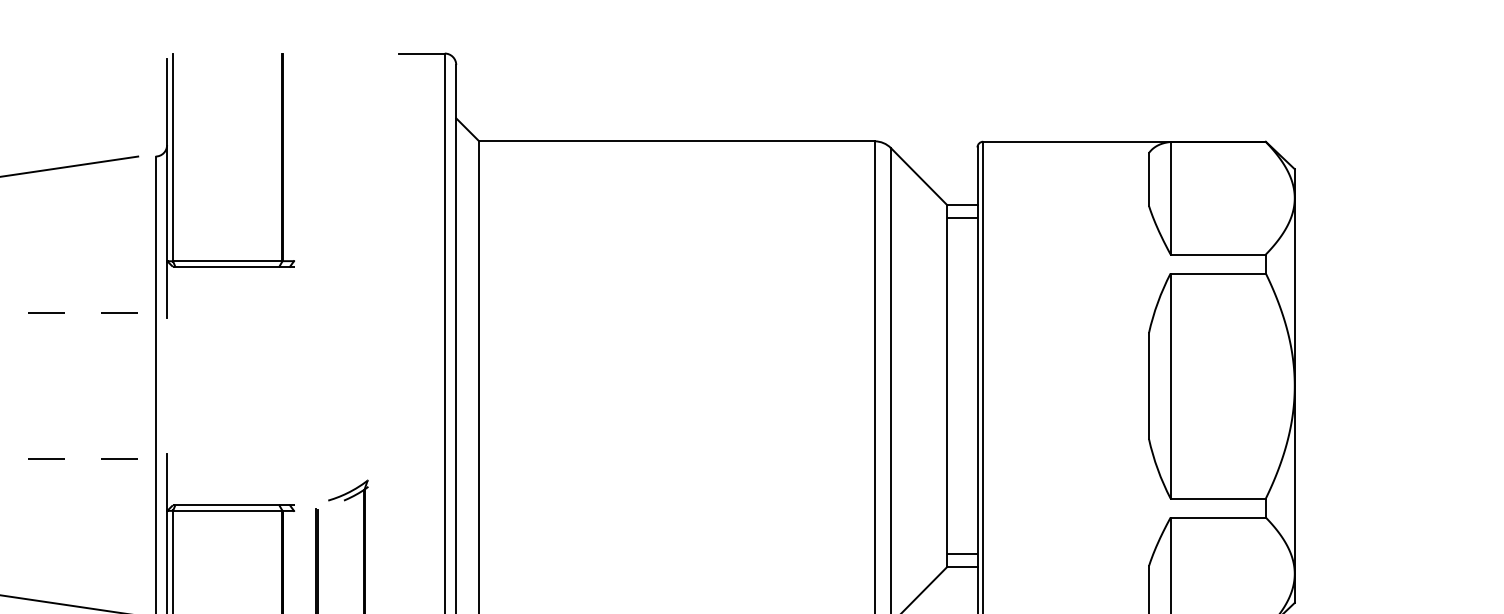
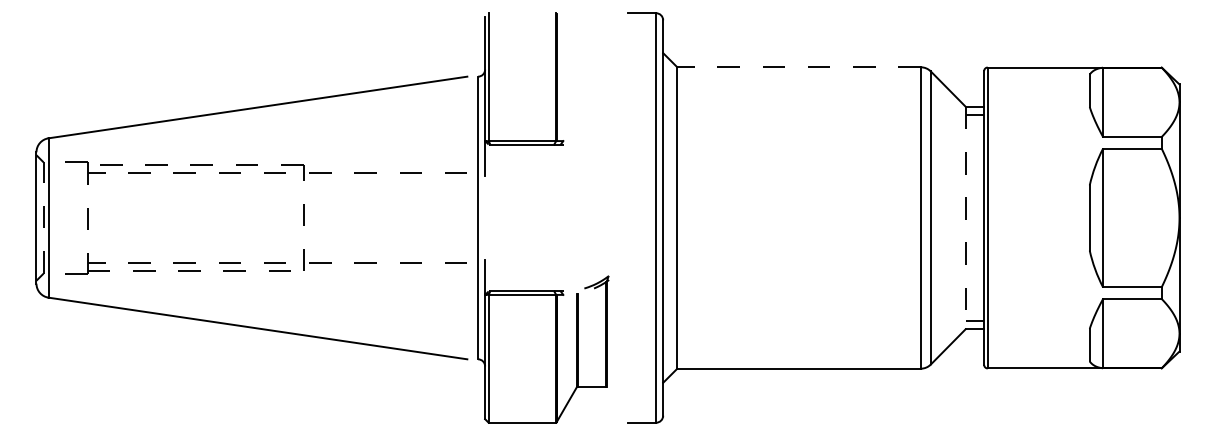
line: (677, 141) -> (799, 67), solid -> dashed
line: (947, 386) -> (965, 218), solid -> dashed

